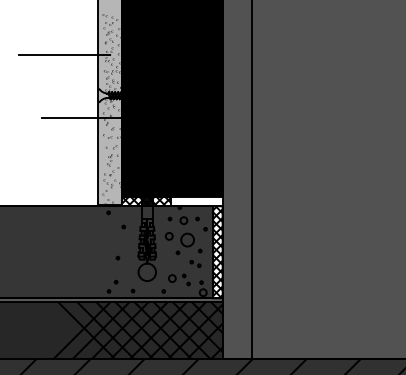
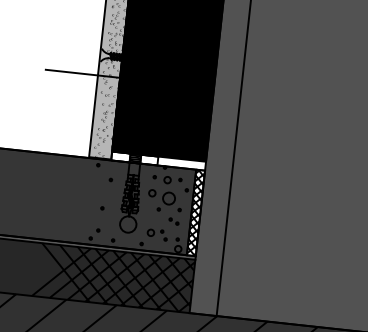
line: (64, 54) -> (73, 13), removed
hatch: (146, 201) -> (134, 158), removed

